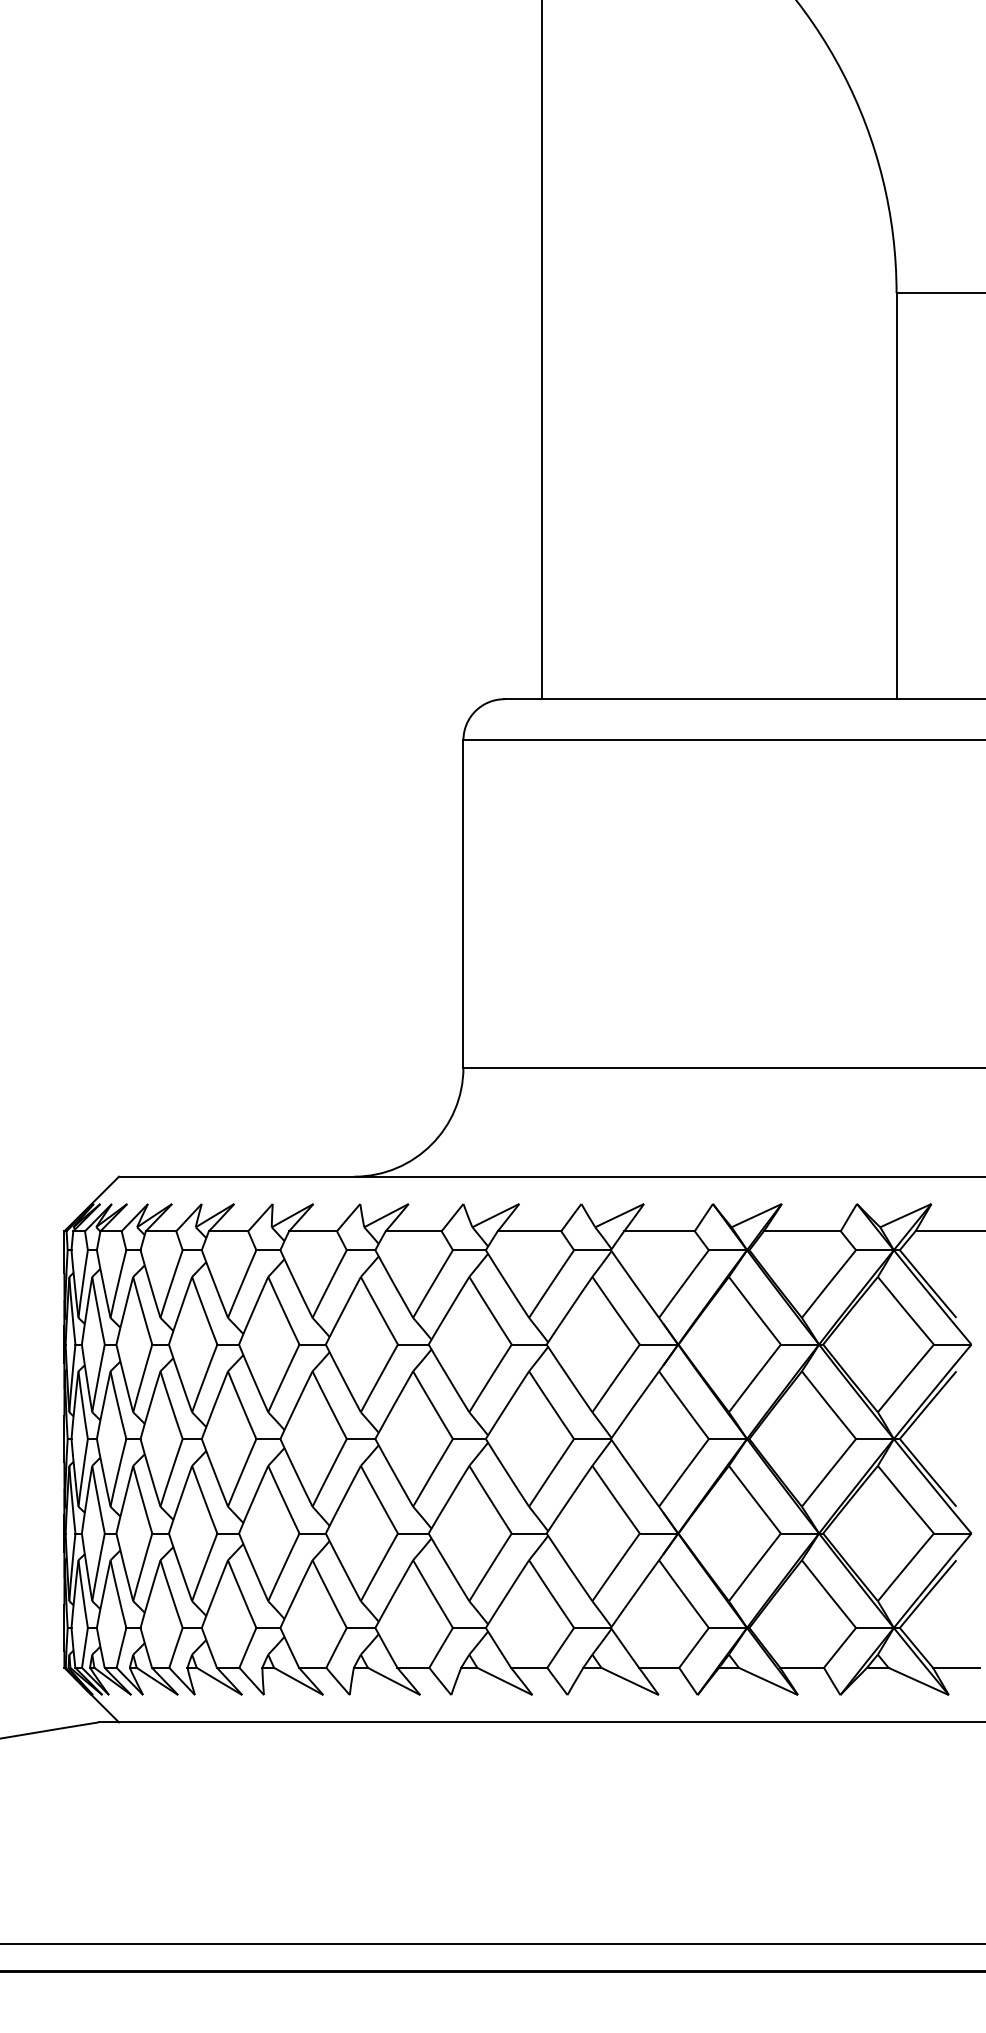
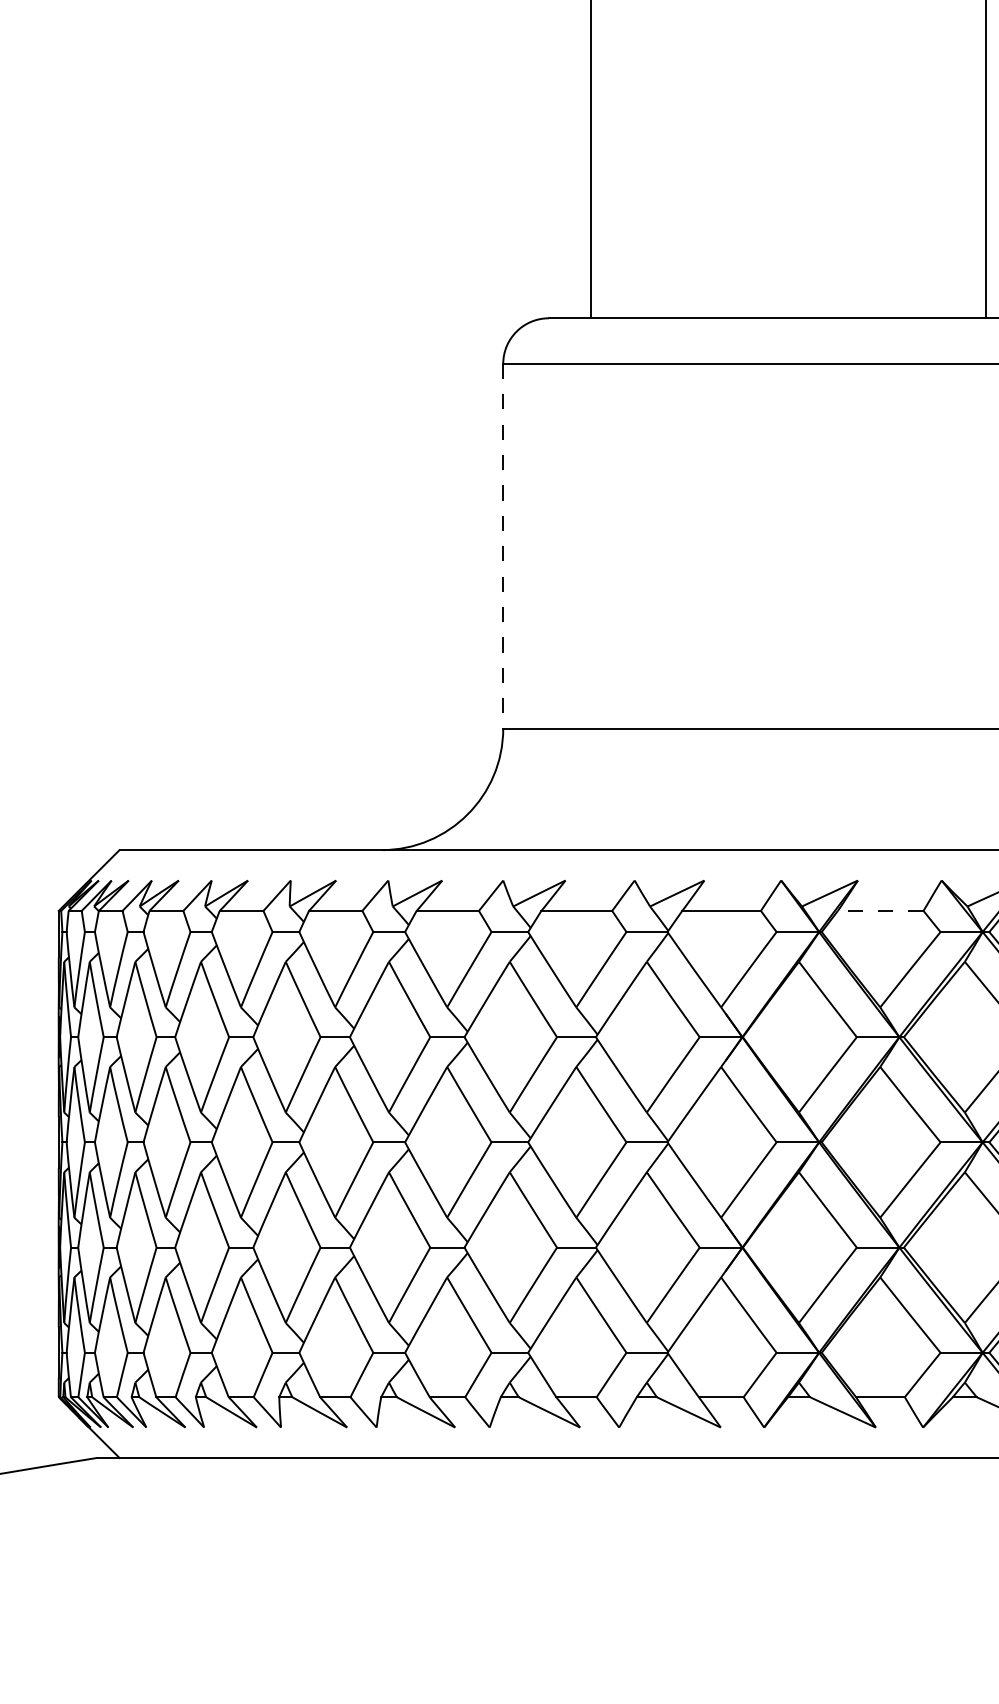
line: (463, 903) -> (503, 545), solid -> dashed
line: (801, 1231) -> (879, 911), solid -> dashed

